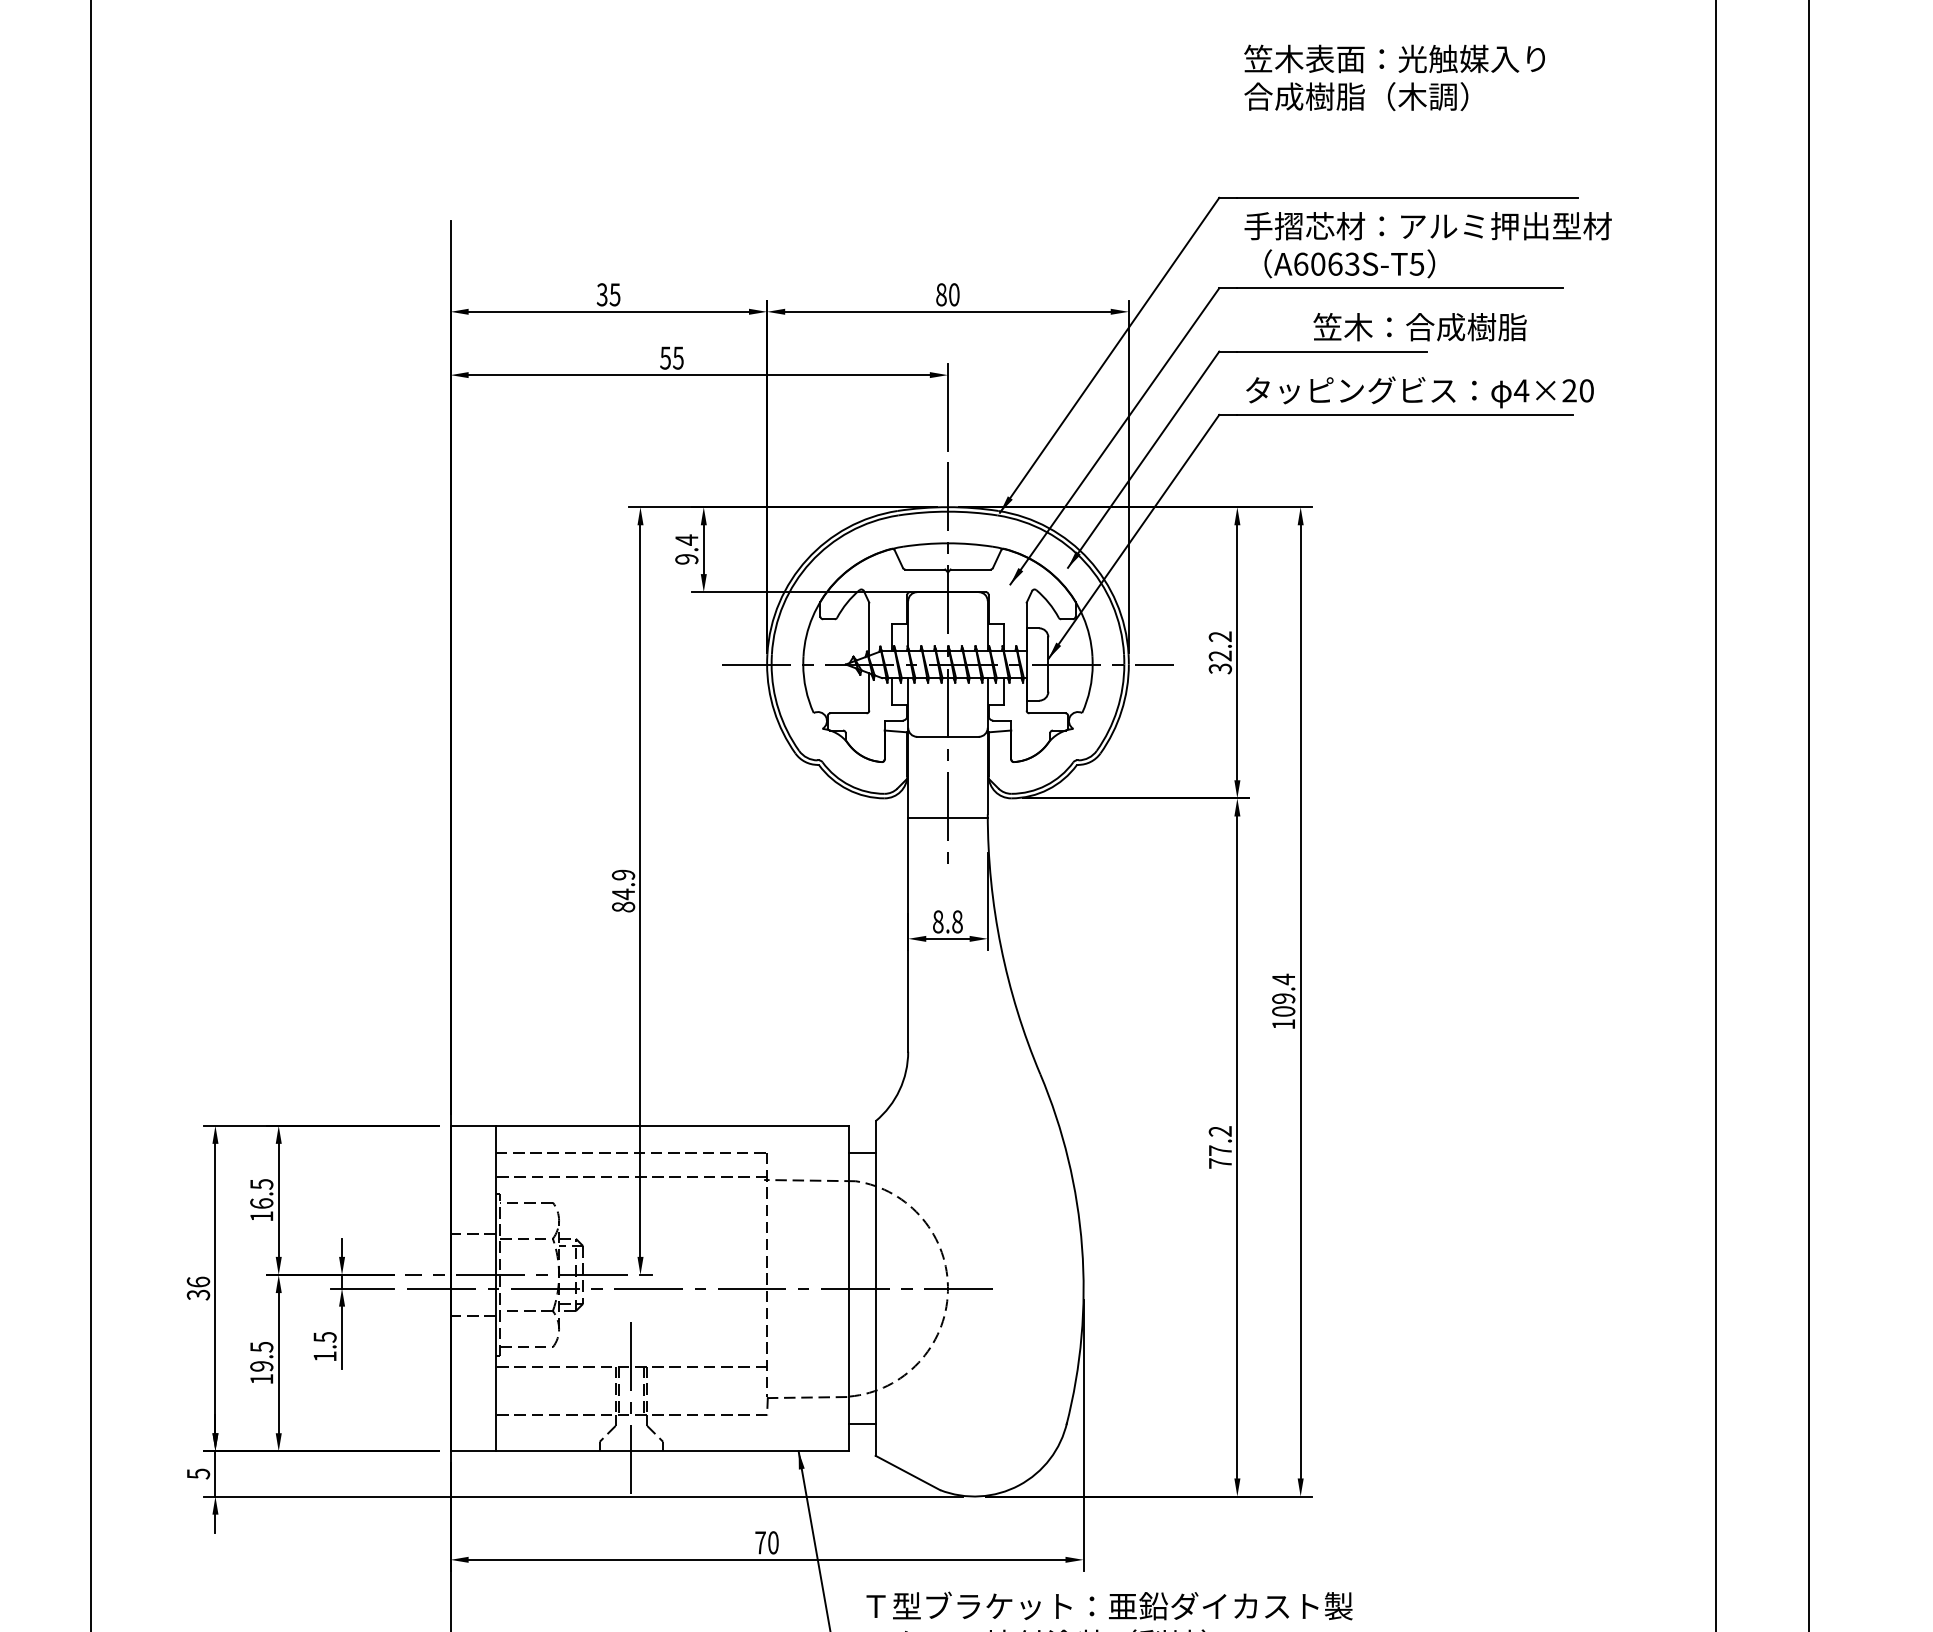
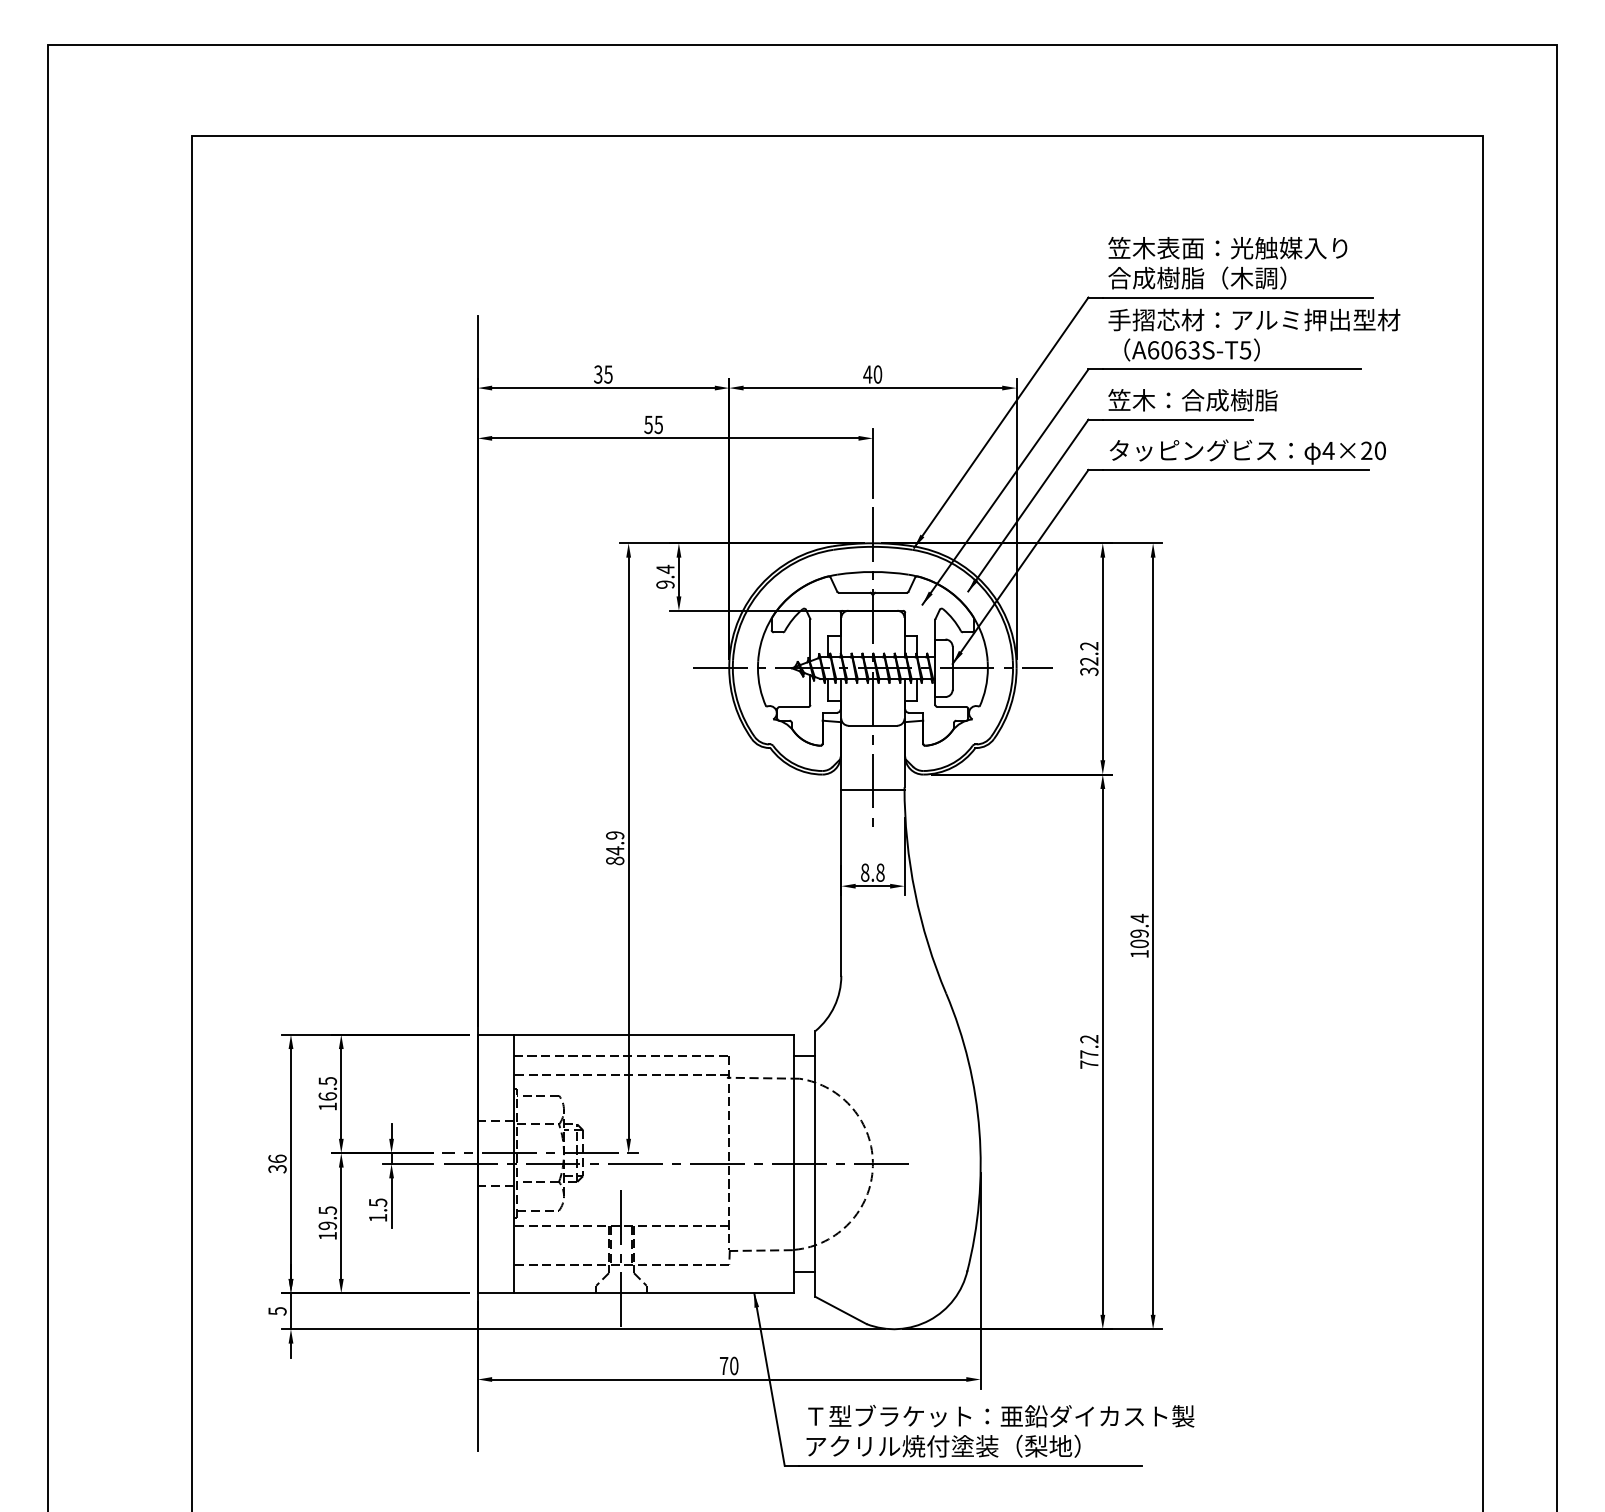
text: (1394, 78) -> (1227, 263), moved
text: (941, 294) -> (867, 374), 80 -> 40
text: (1419, 327) -> (1192, 400), moved

